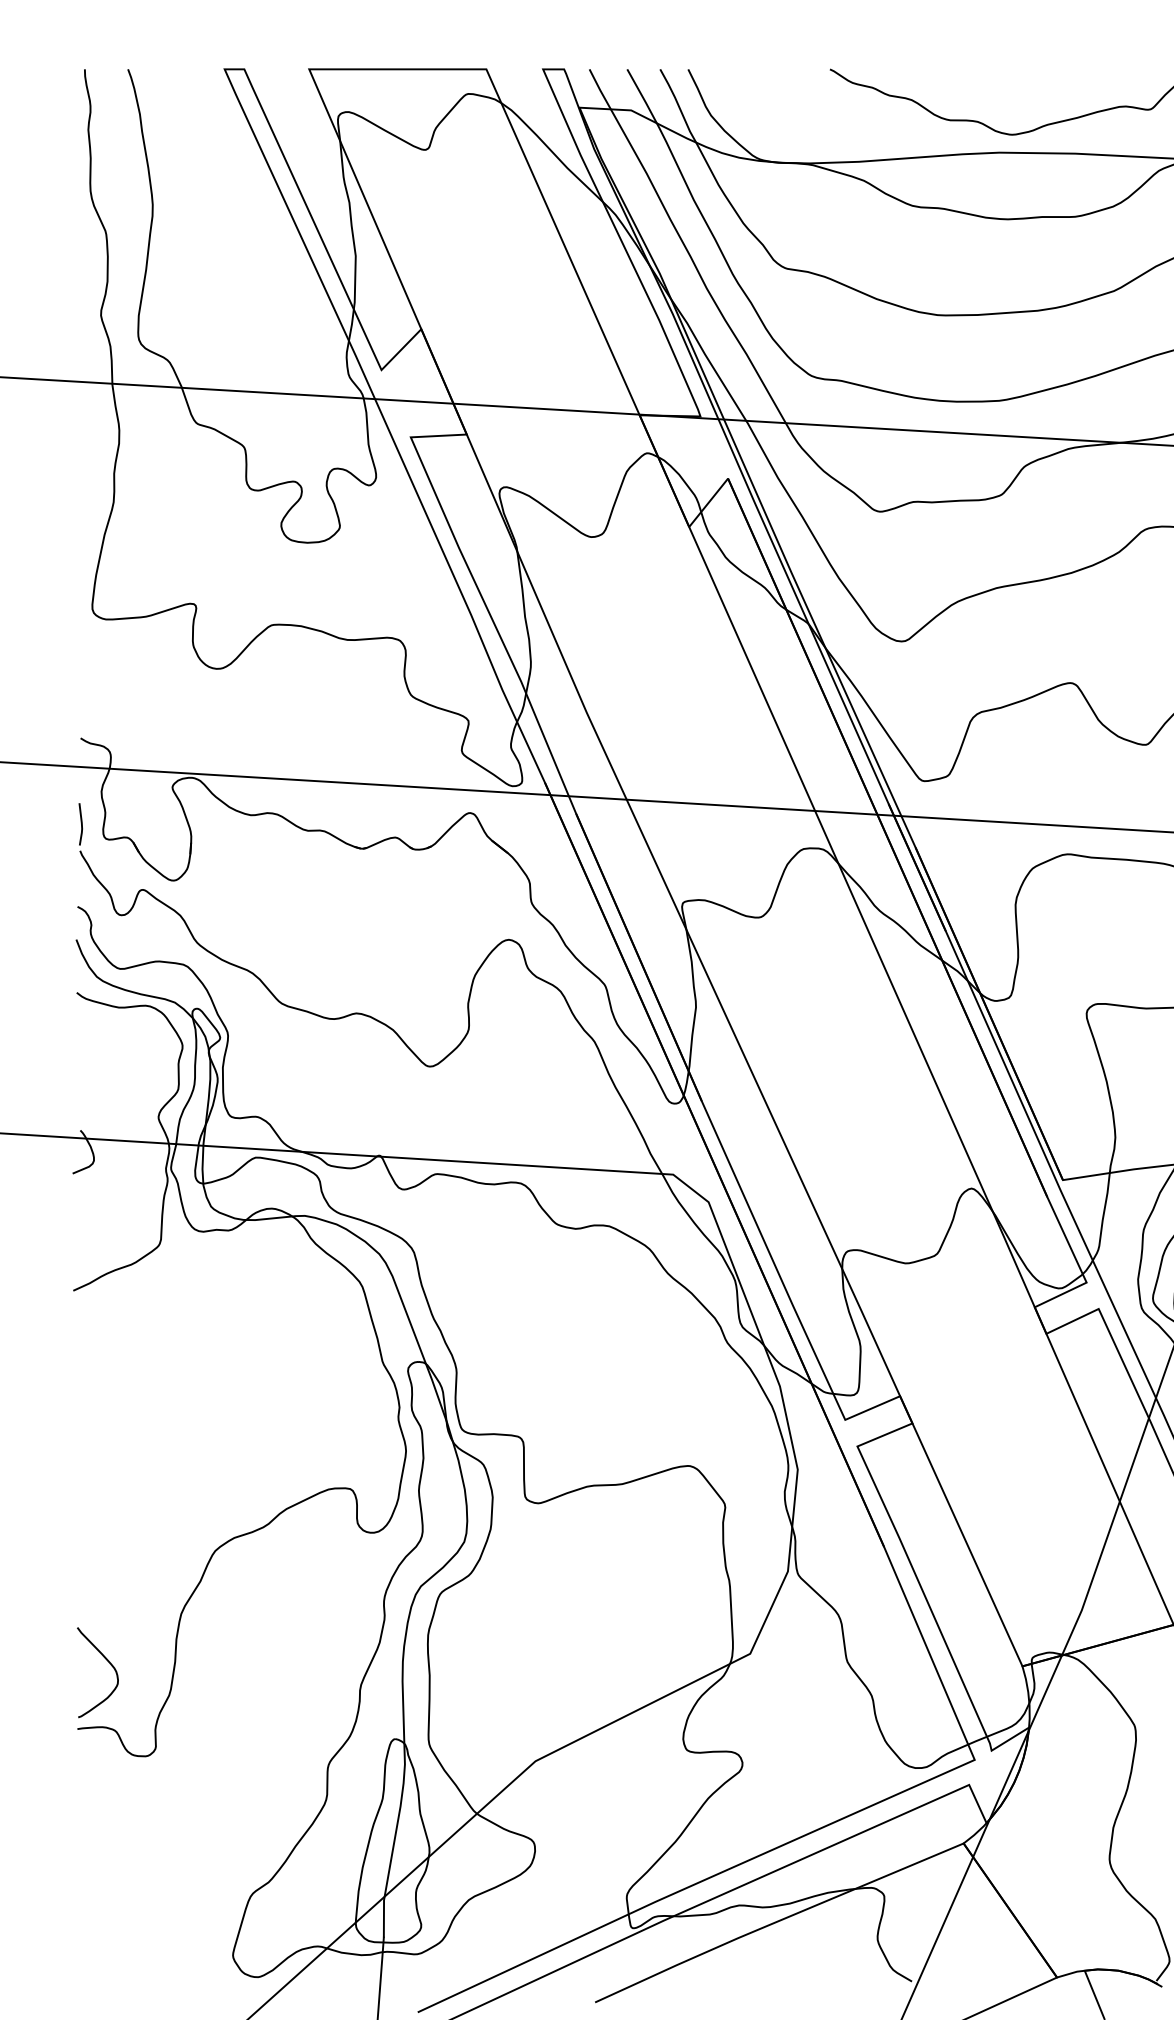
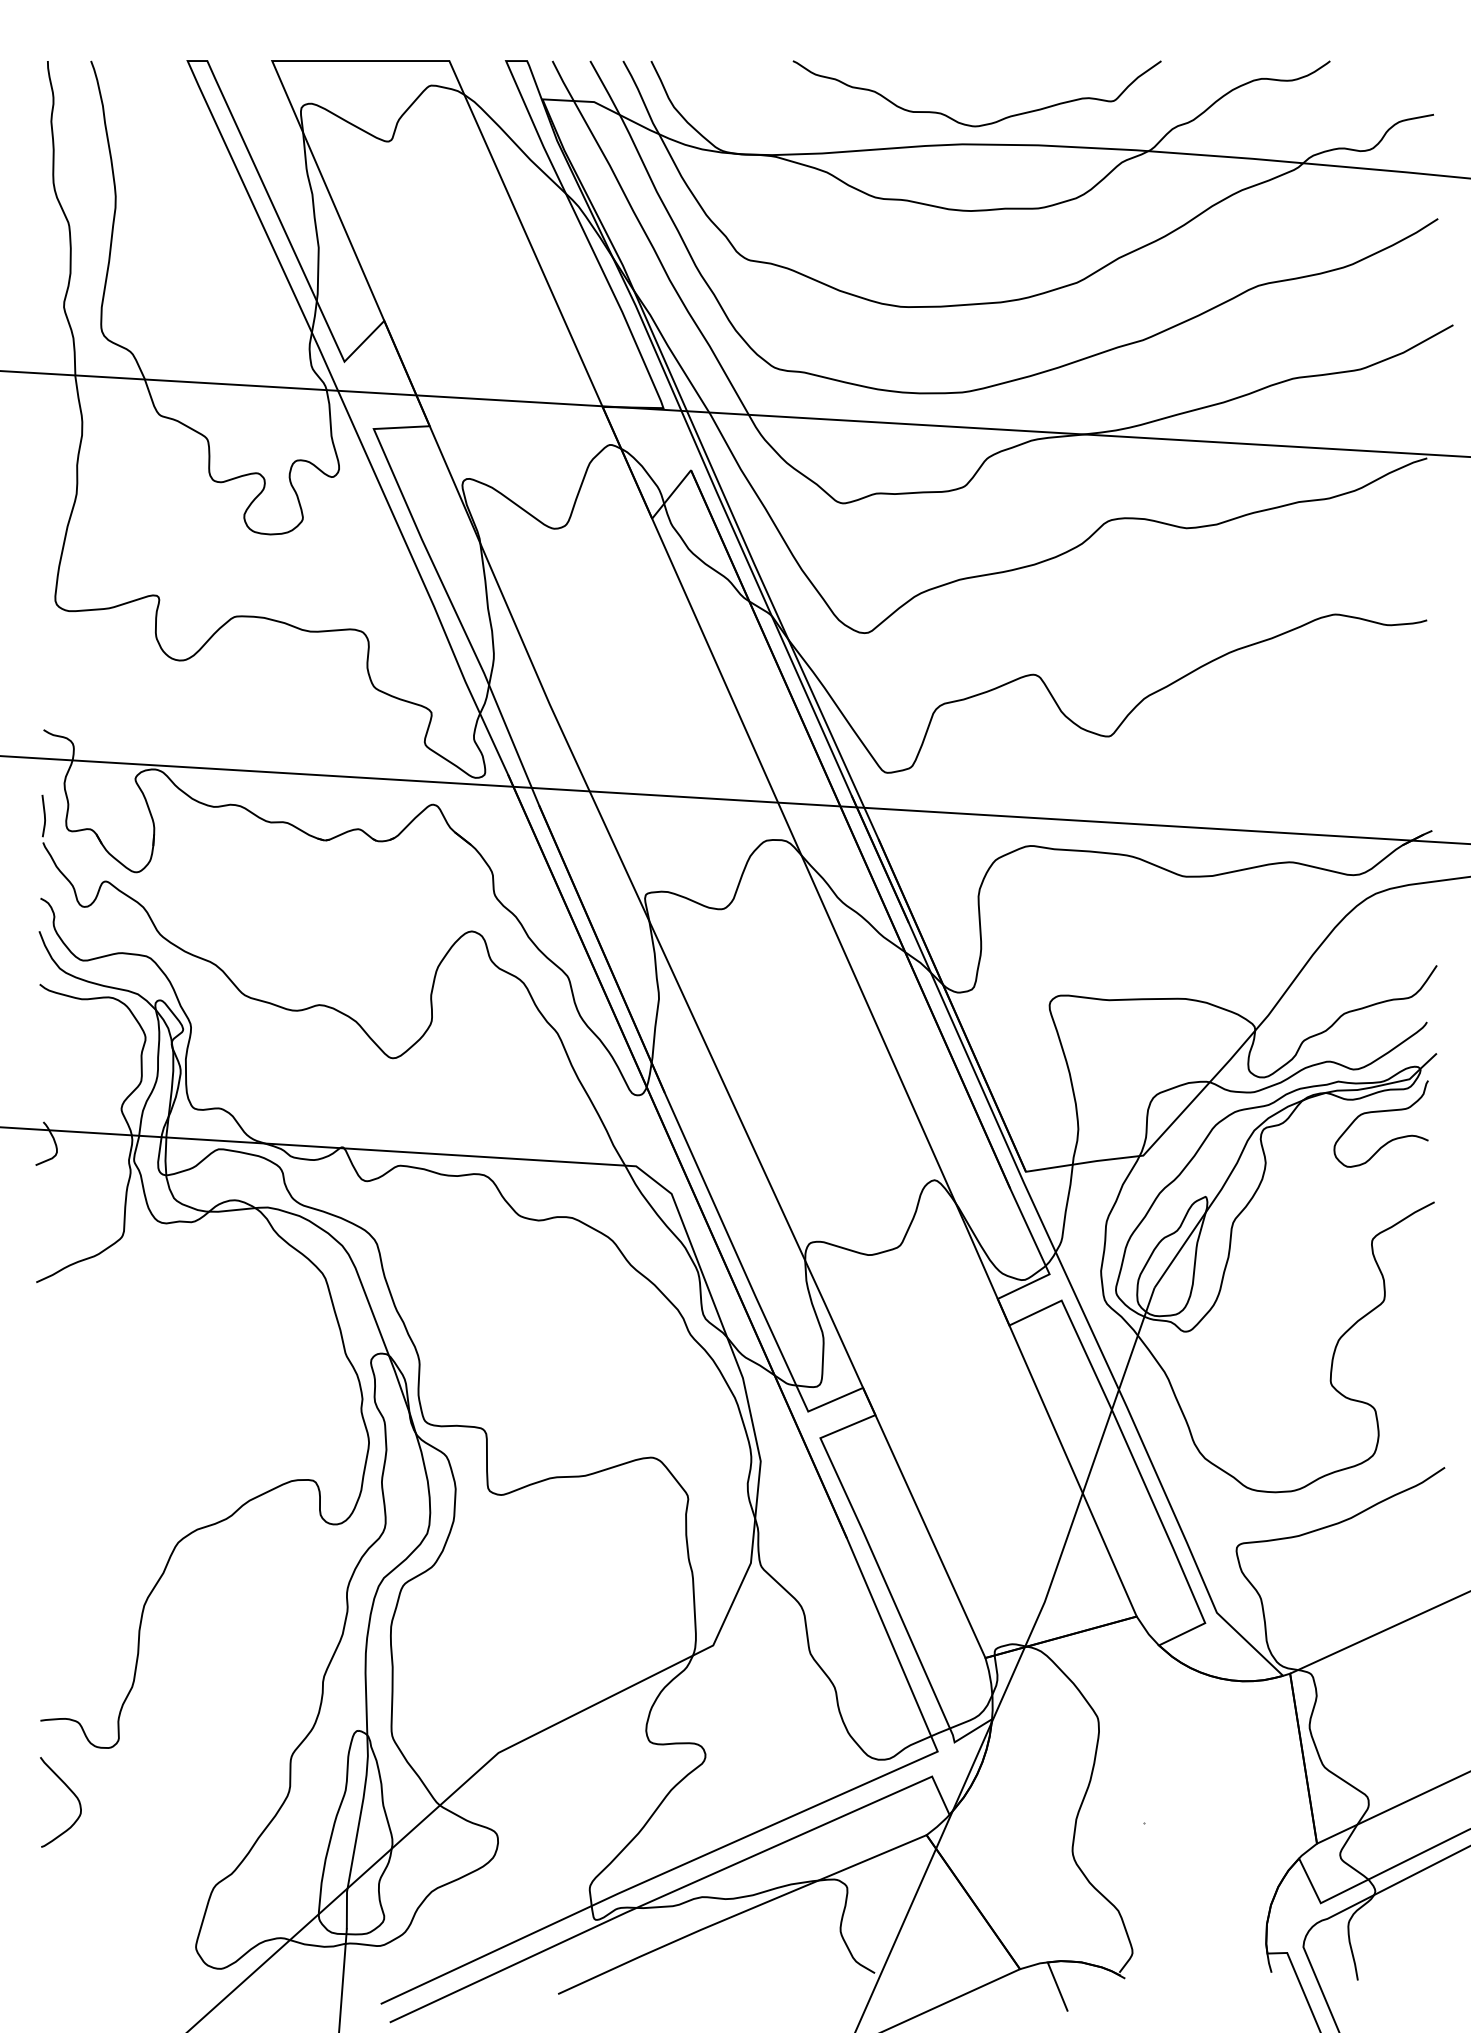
curve: (107, 1661) -> (70, 1791), moved

